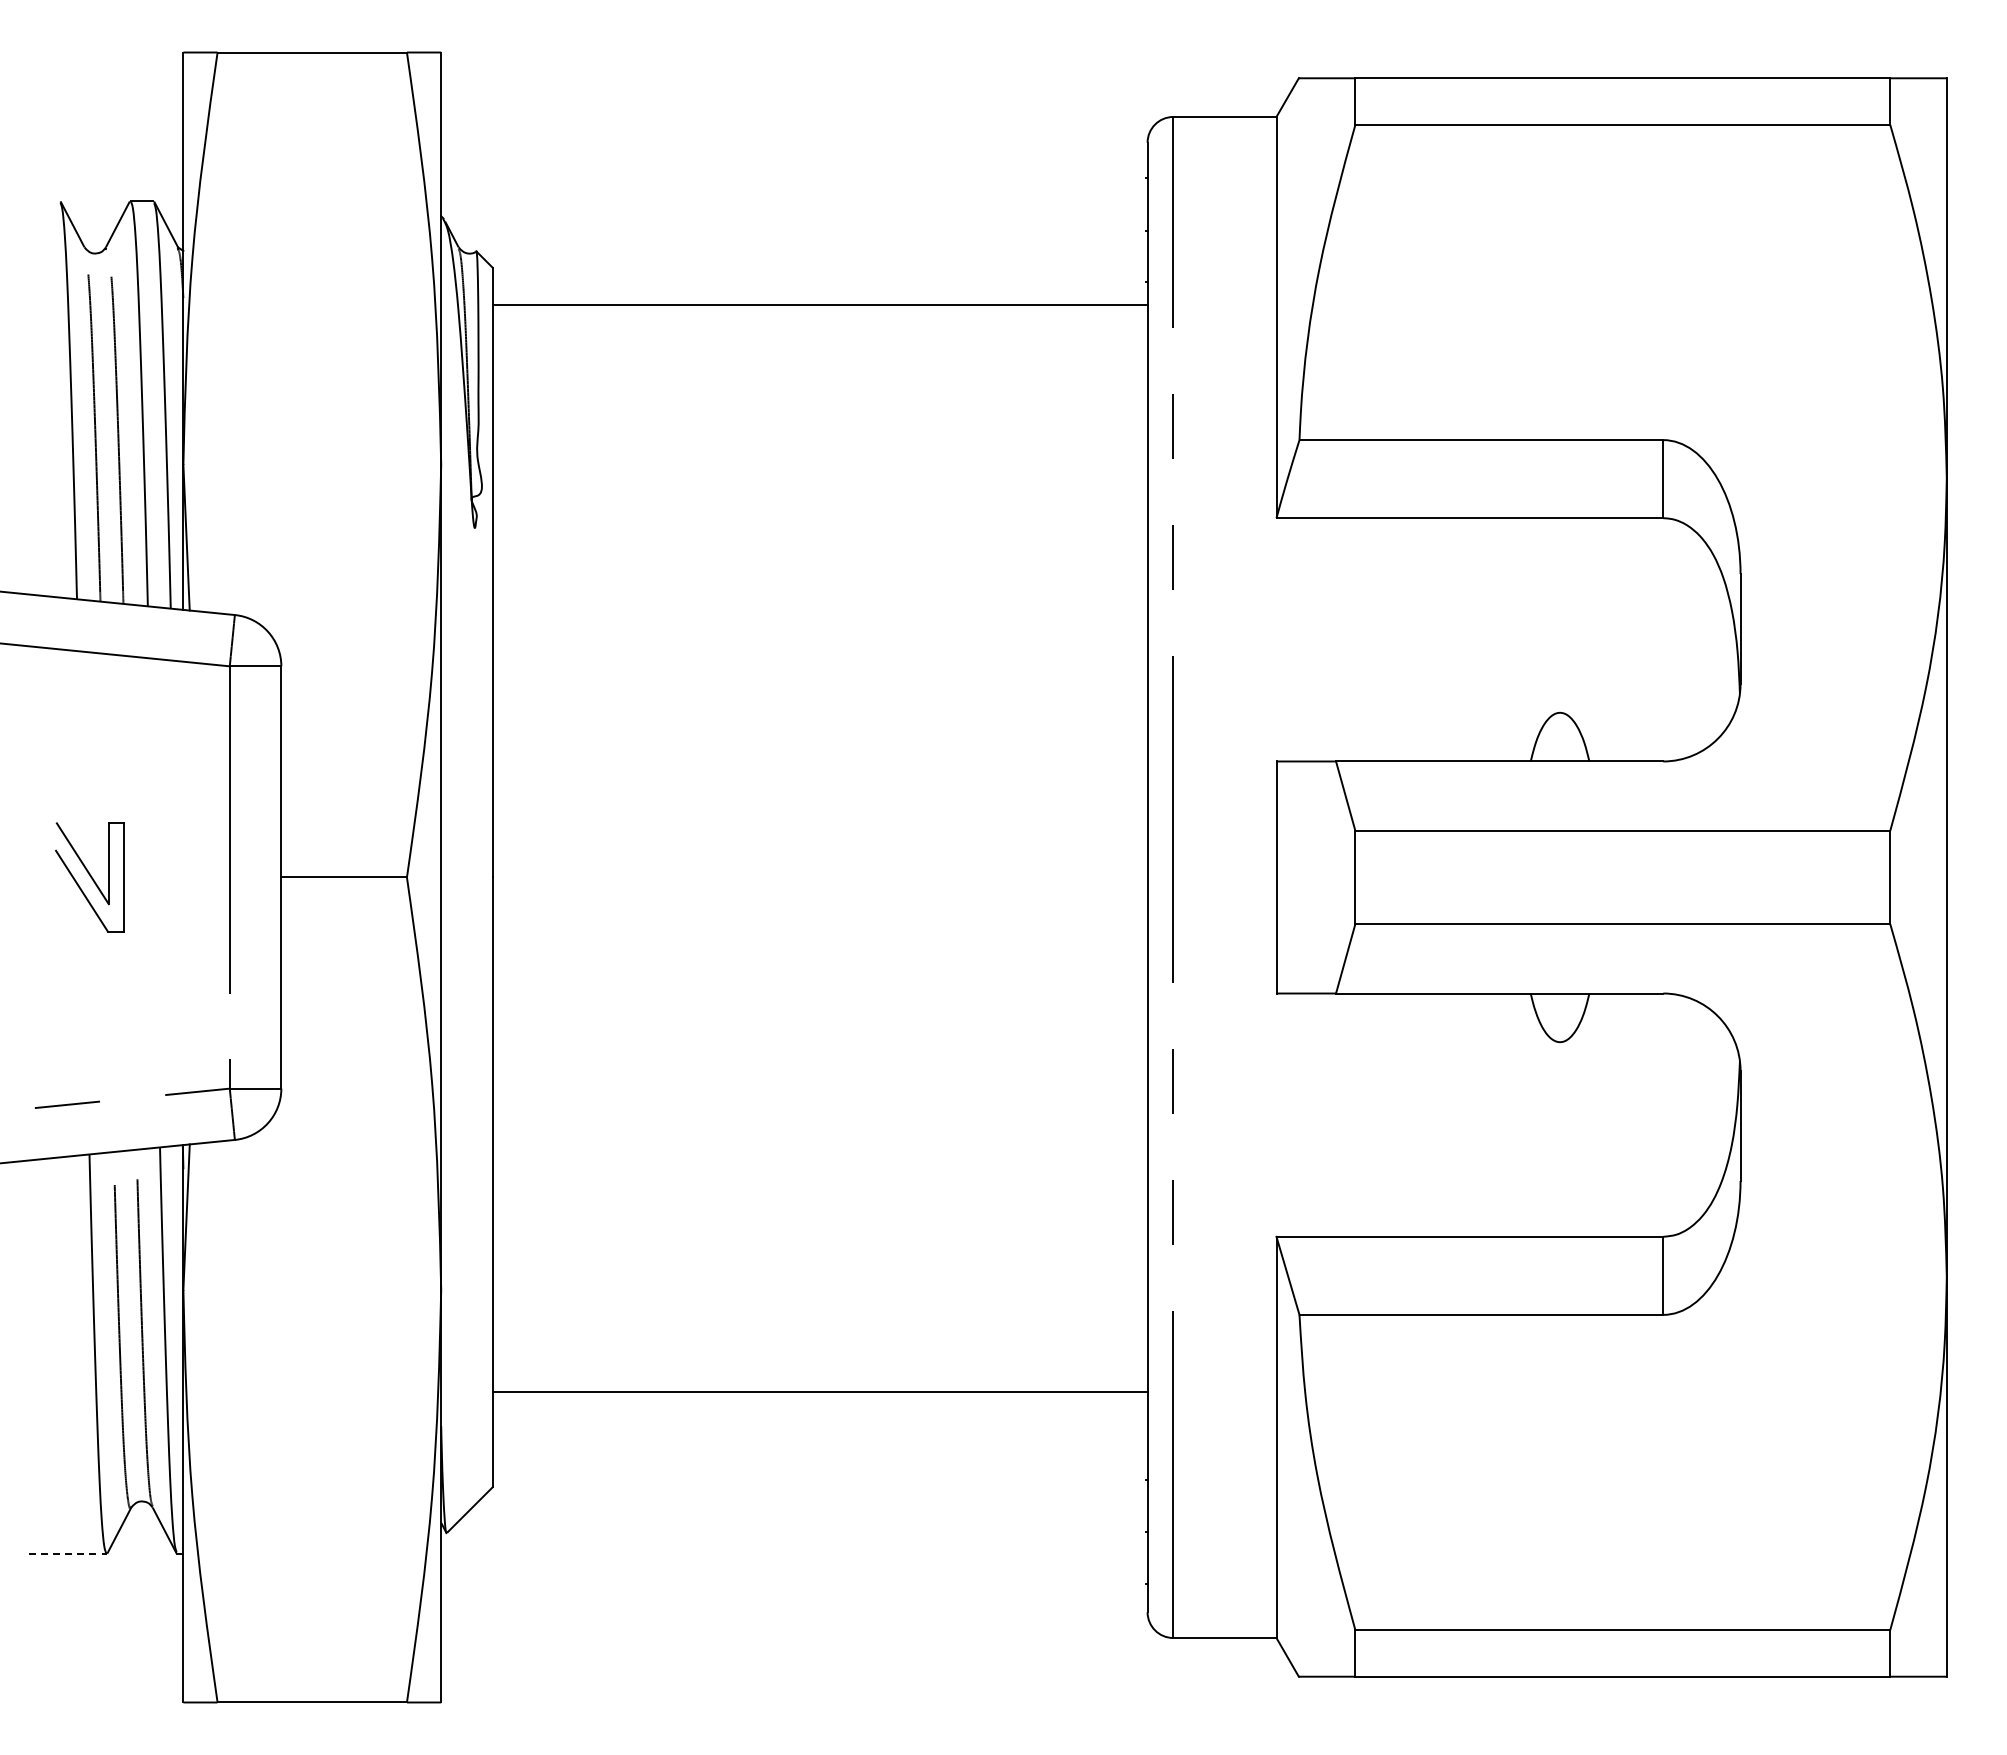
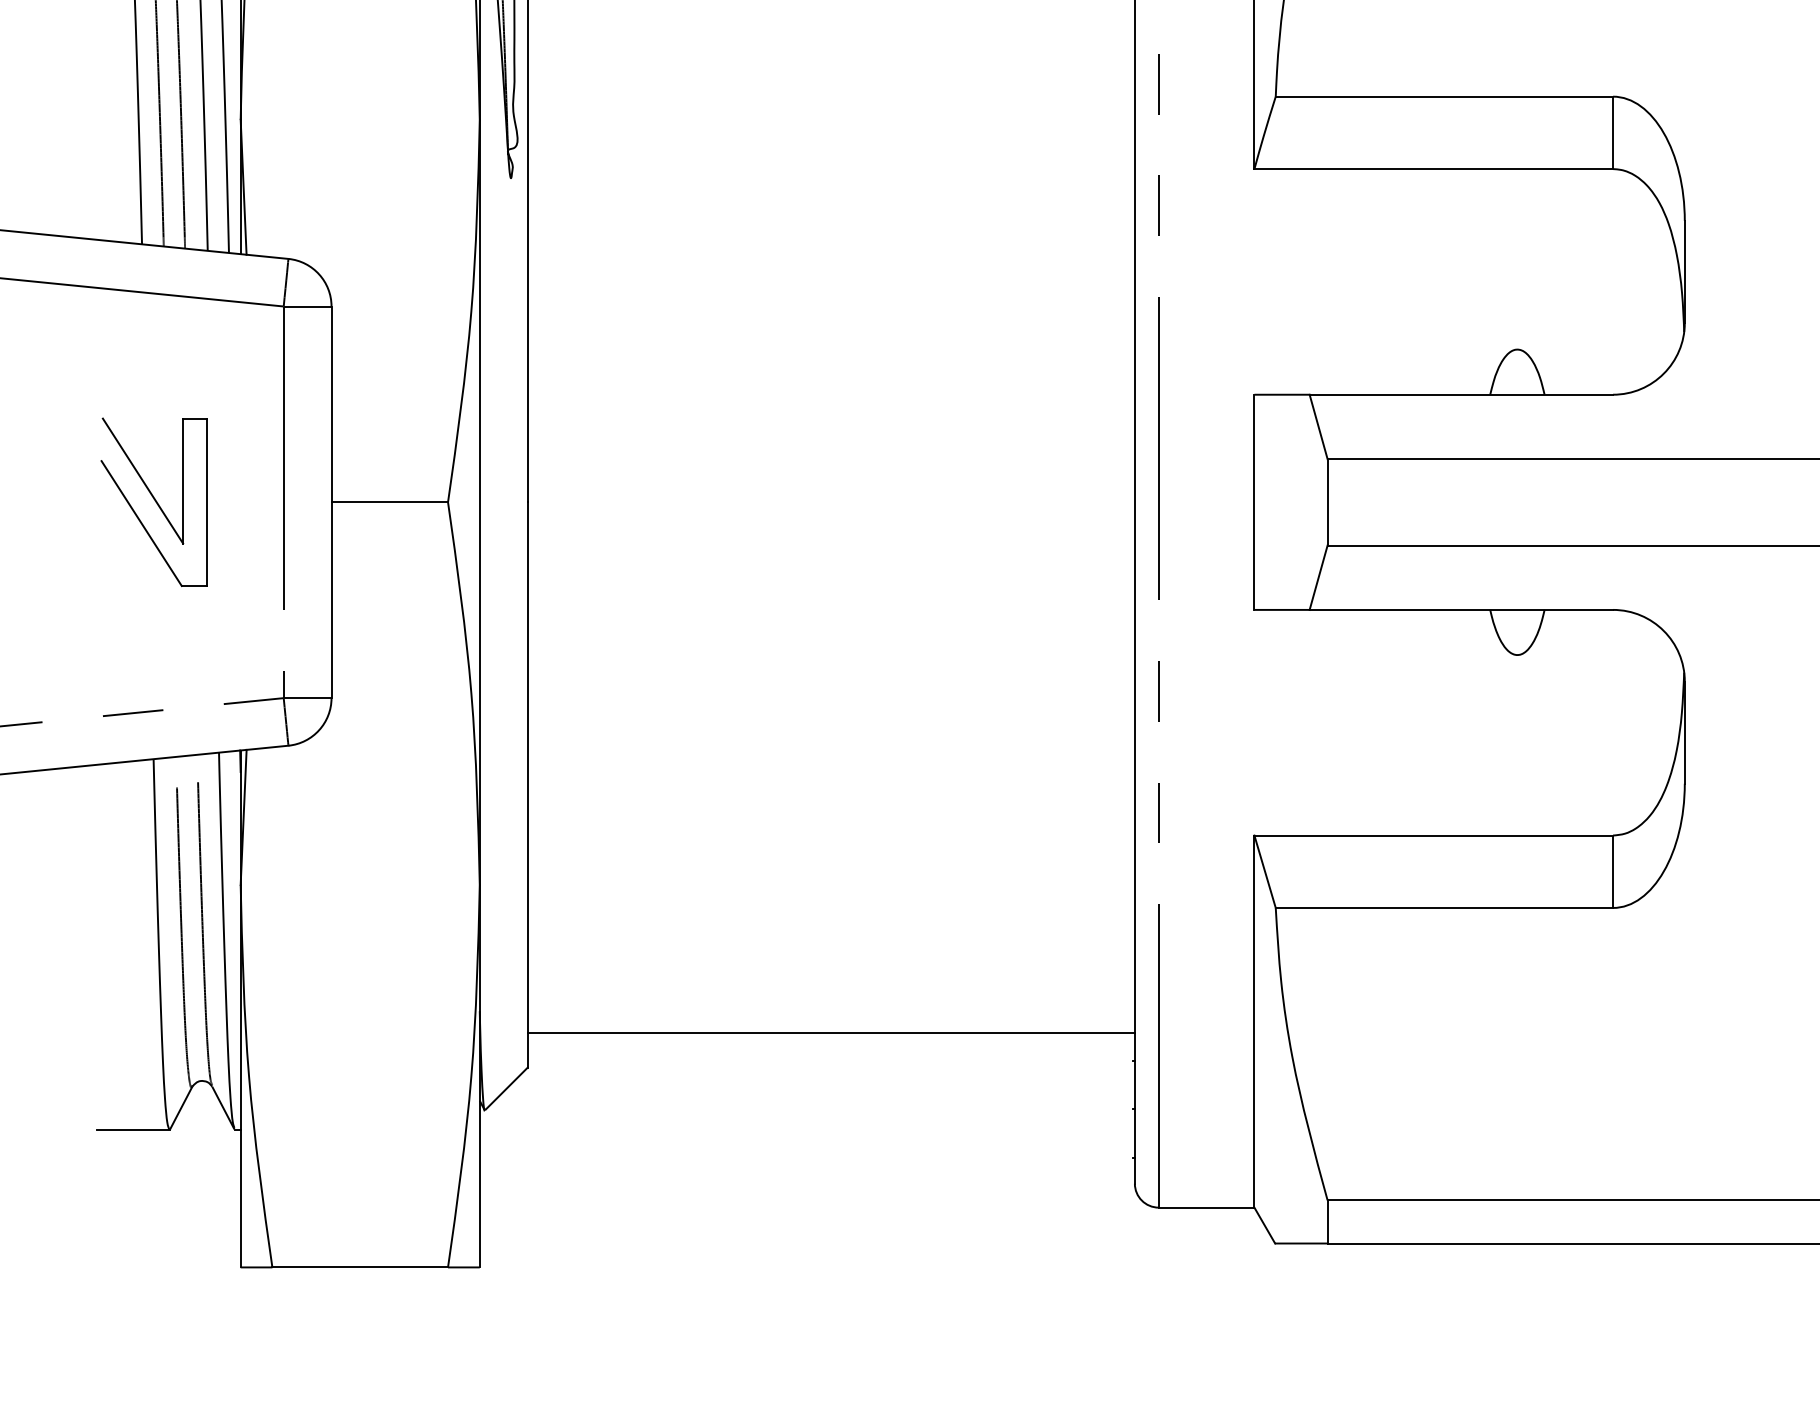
part: (89, 877) -> (153, 502), size x1.67
line: (819, 1391) -> (830, 1032), moved
line: (67, 1554) -> (133, 1130), dashed -> solid

